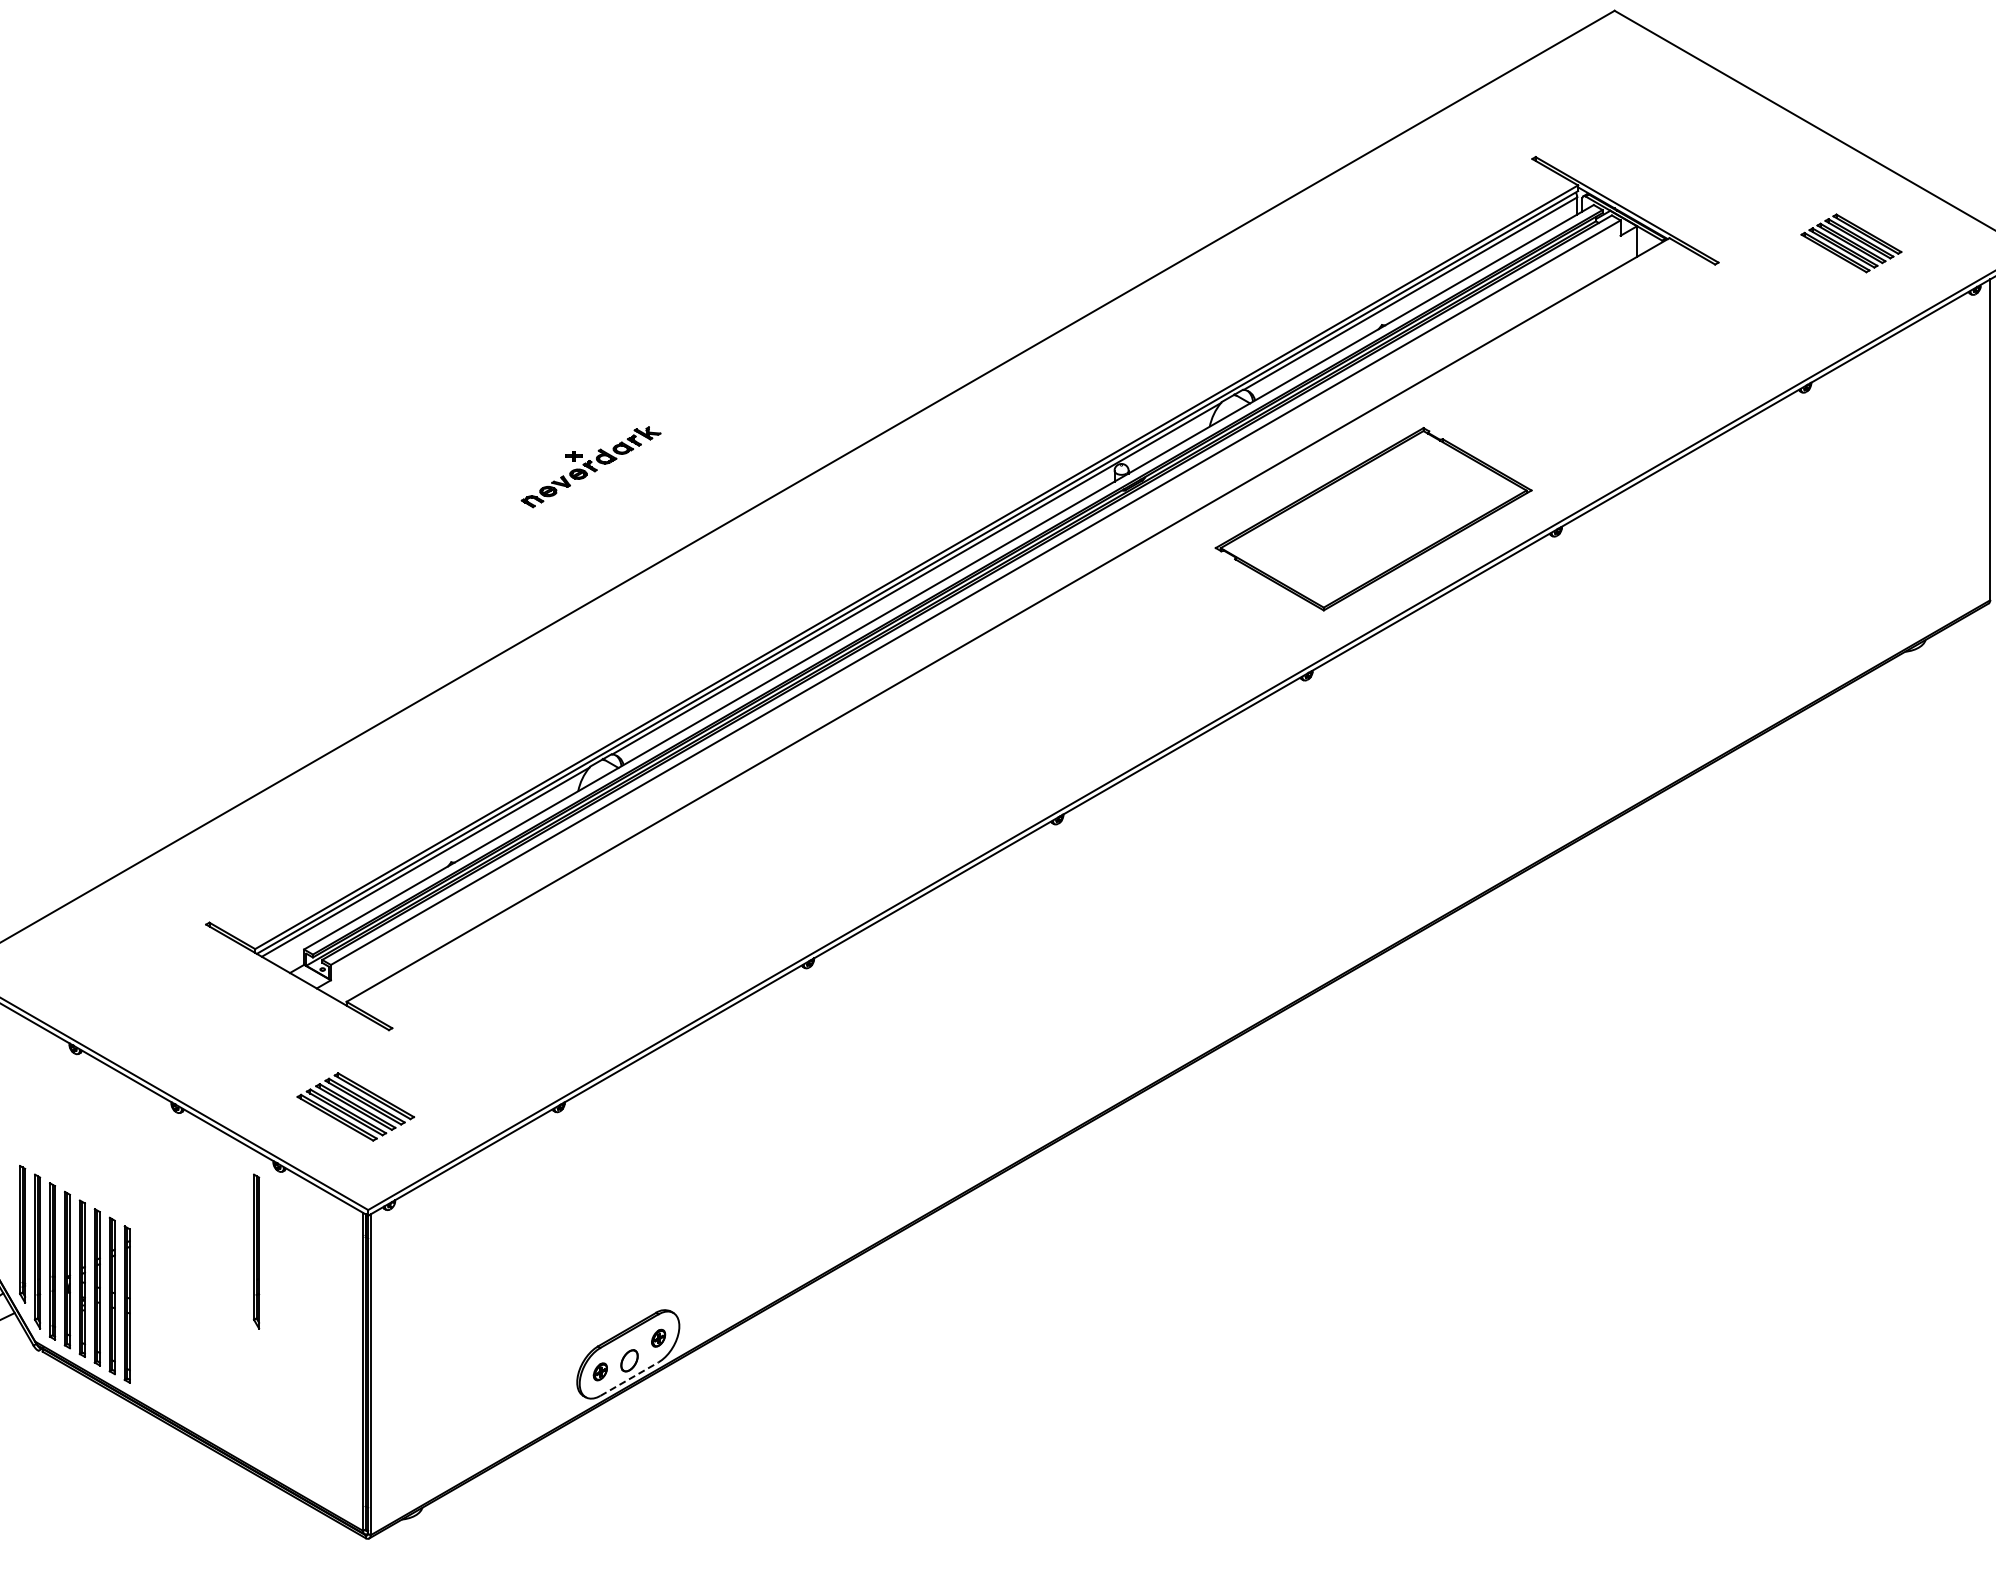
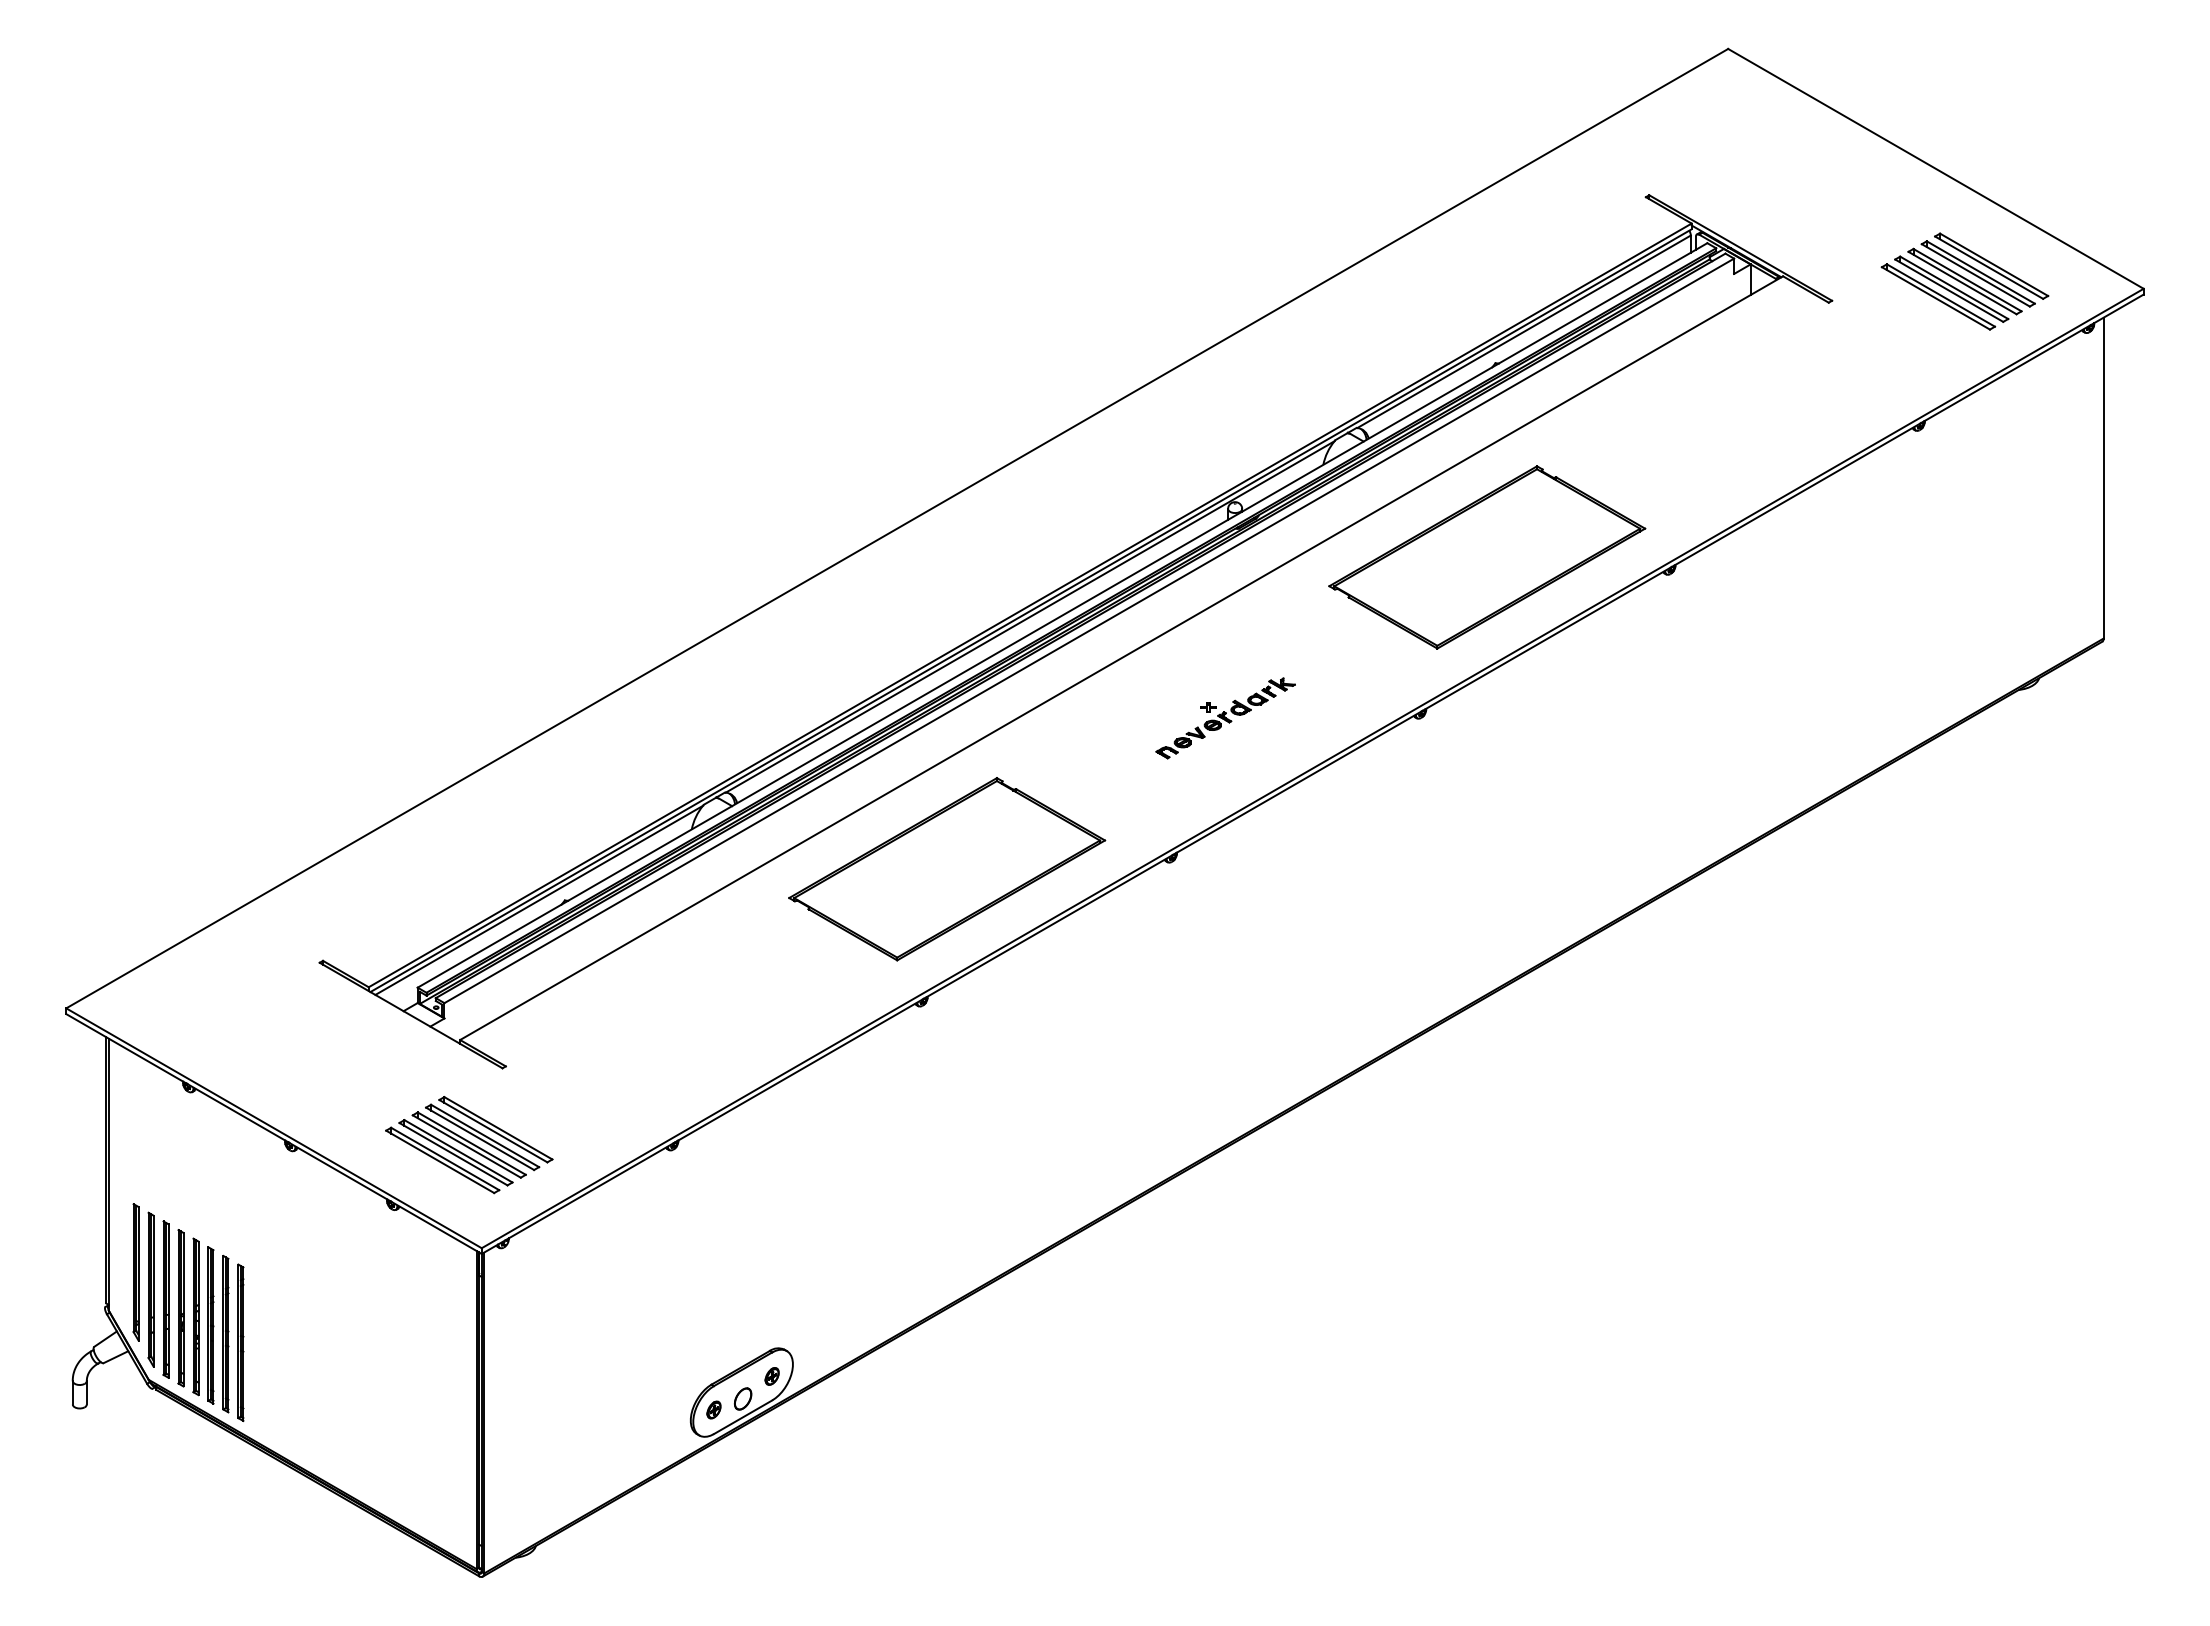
part: (1850, 243) -> (1964, 281), size x1.67
part: (590, 467) -> (1225, 718), moved
part: (833, 831) -> (947, 869), added
part: (355, 1107) -> (469, 1145), size x1.43
part: (255, 1251) -> (369, 1289), removed
line: (629, 1379) -> (743, 1417), dashed -> solid

